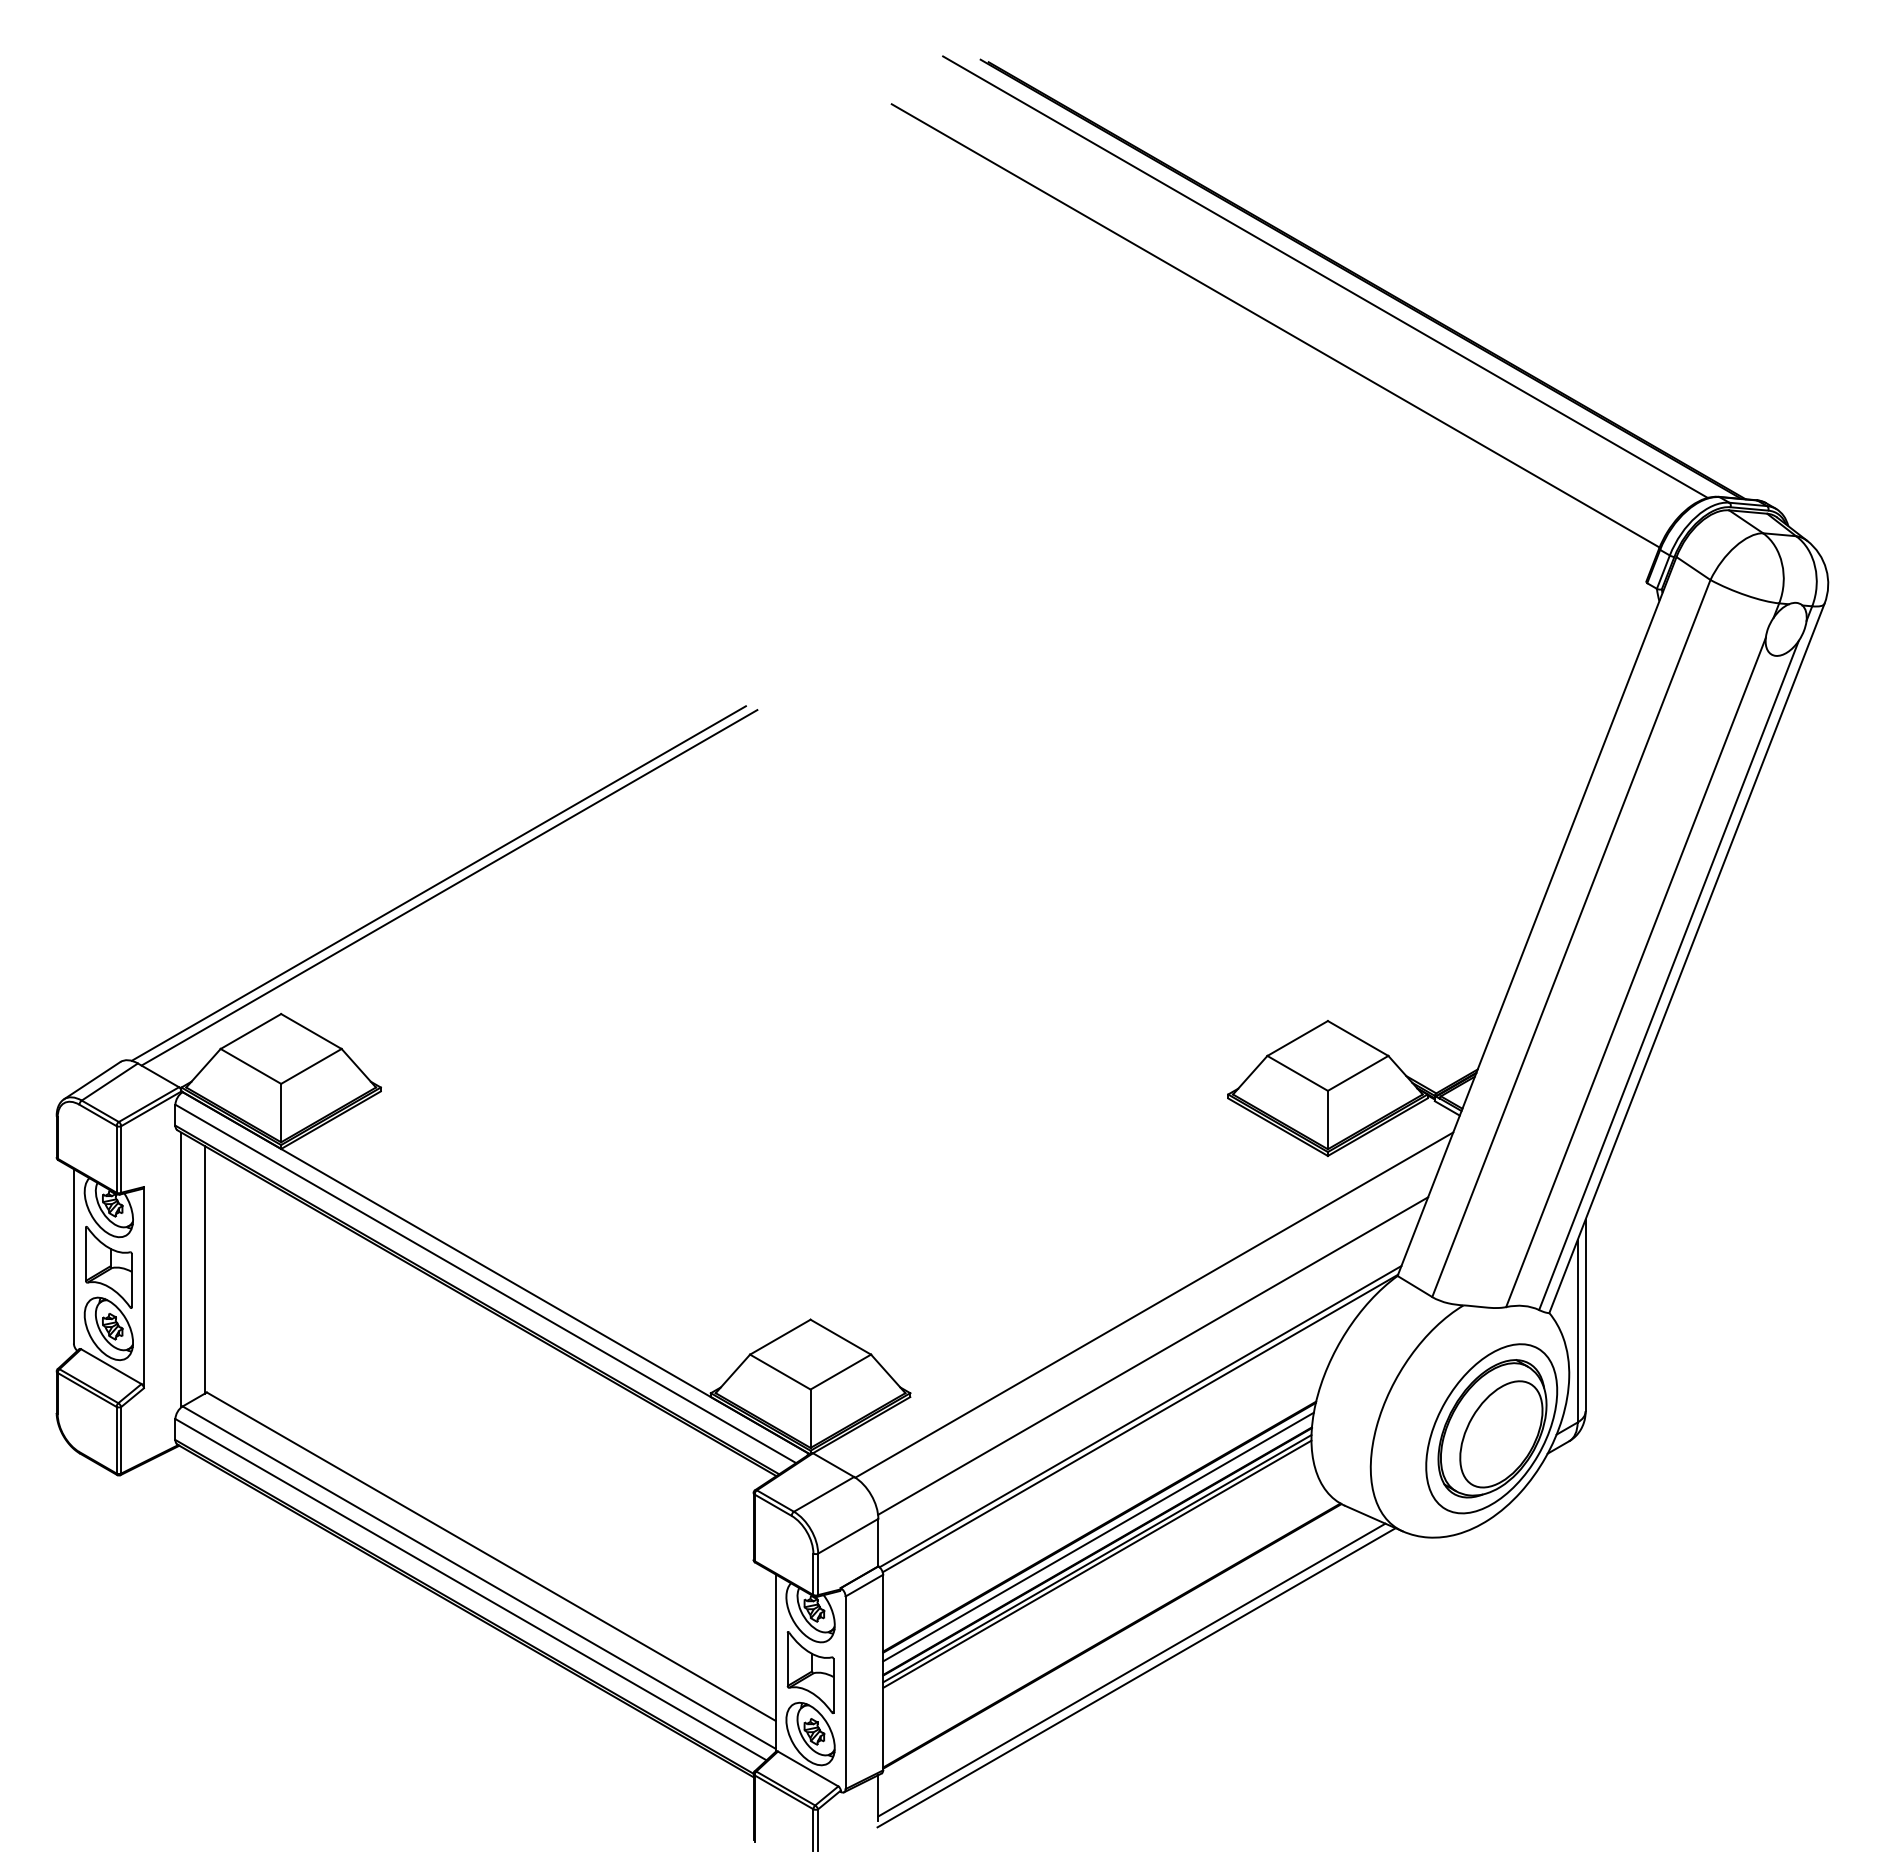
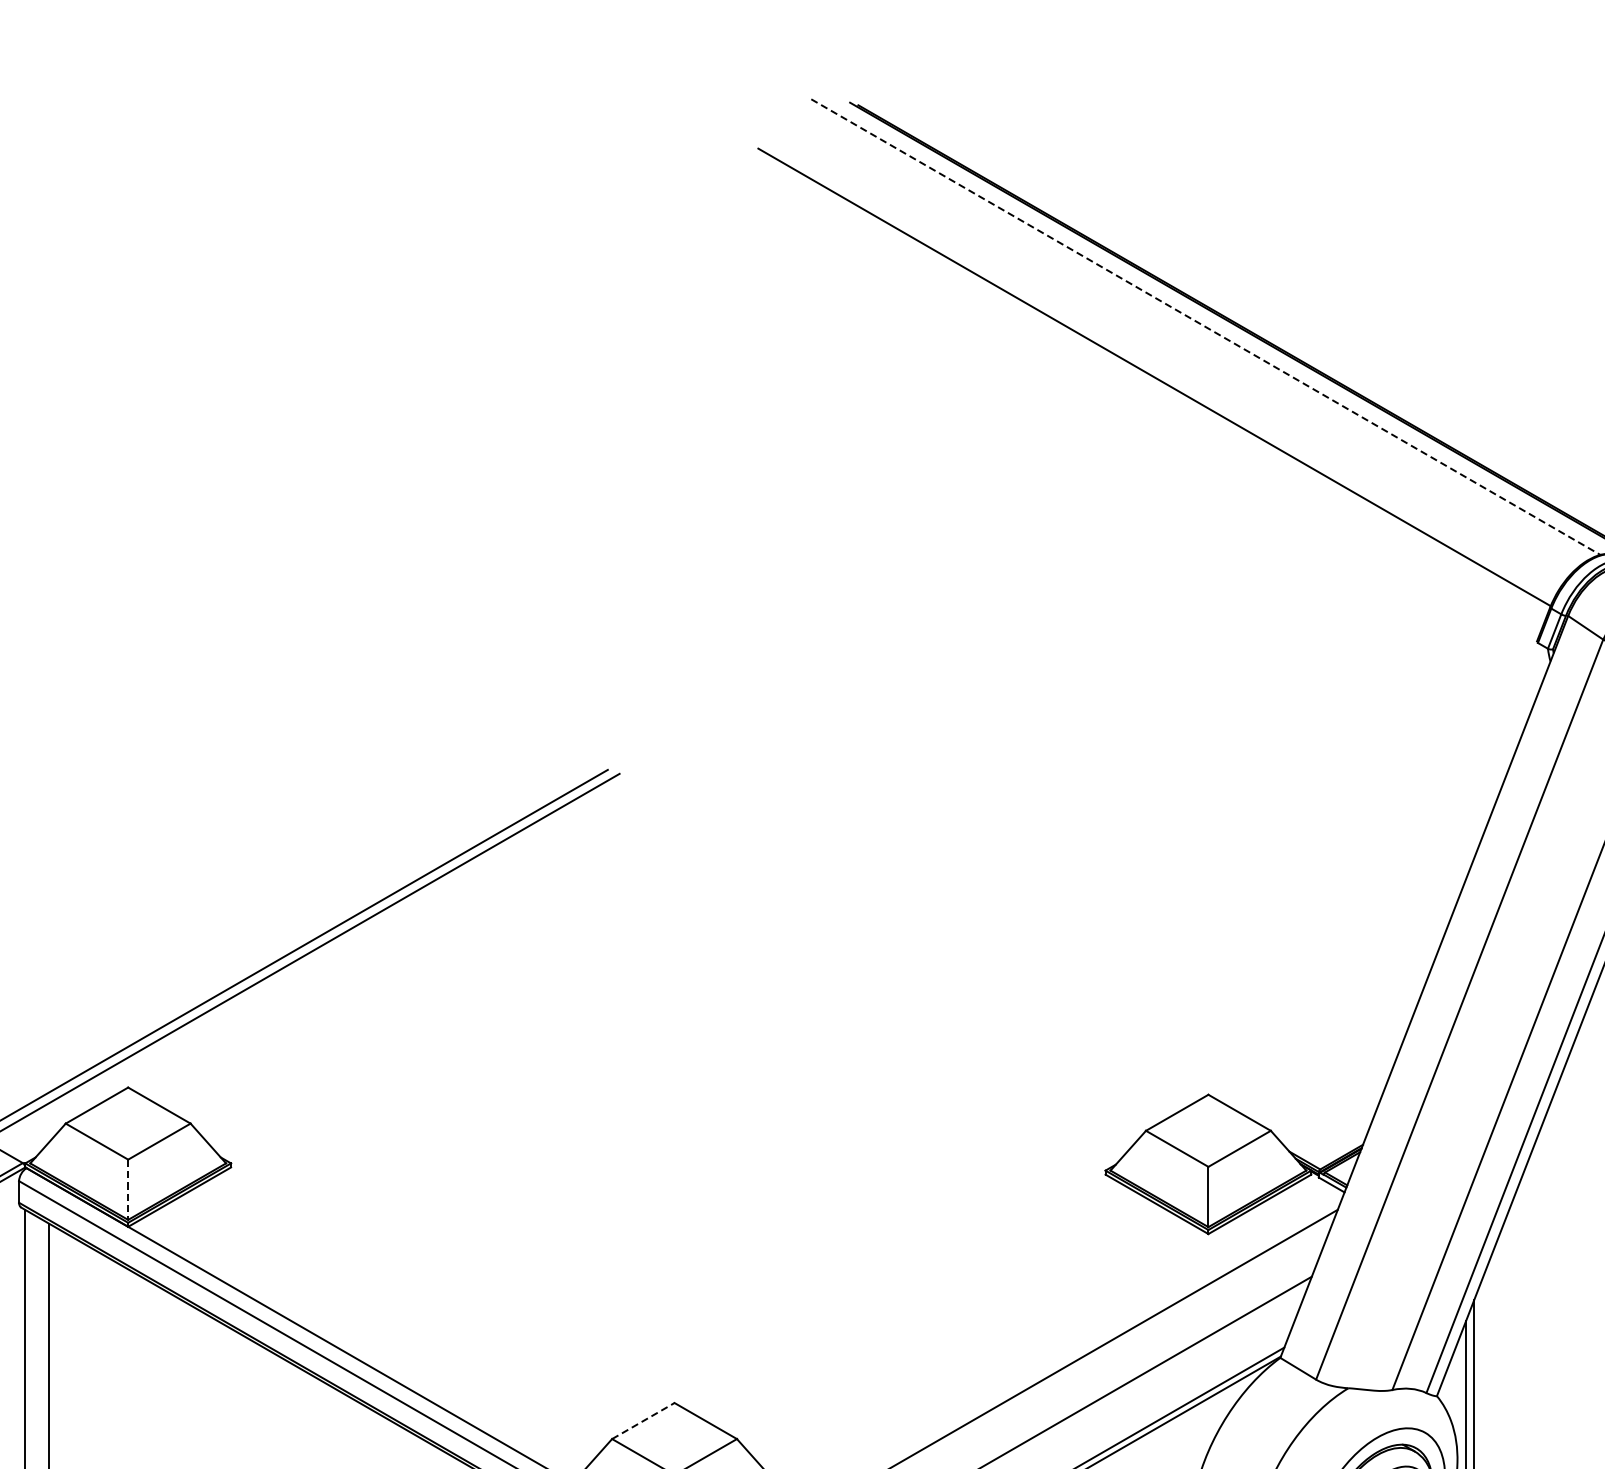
line: (1325, 277) -> (1205, 327), solid -> dashed
line: (281, 1113) -> (128, 1190), solid -> dashed
line: (780, 1337) -> (643, 1421), solid -> dashed

